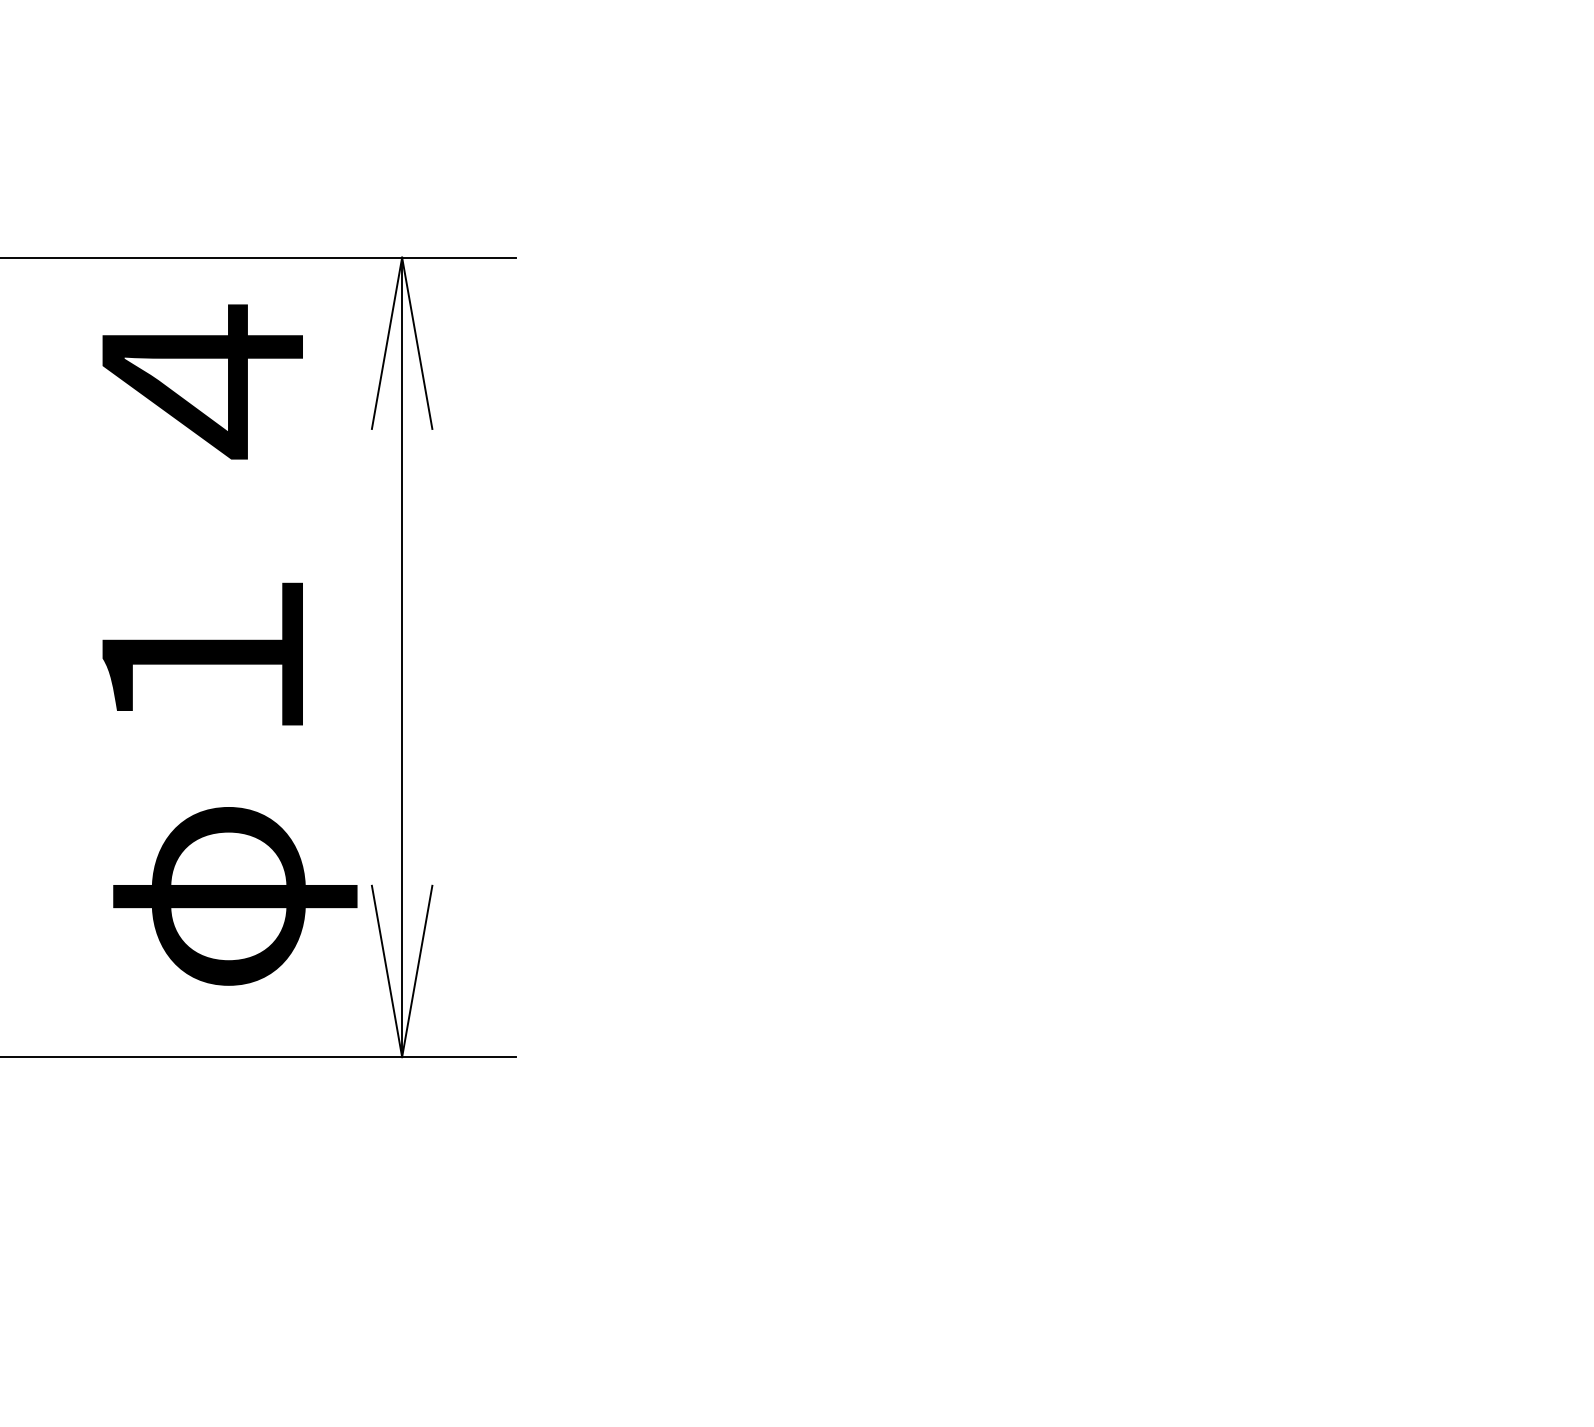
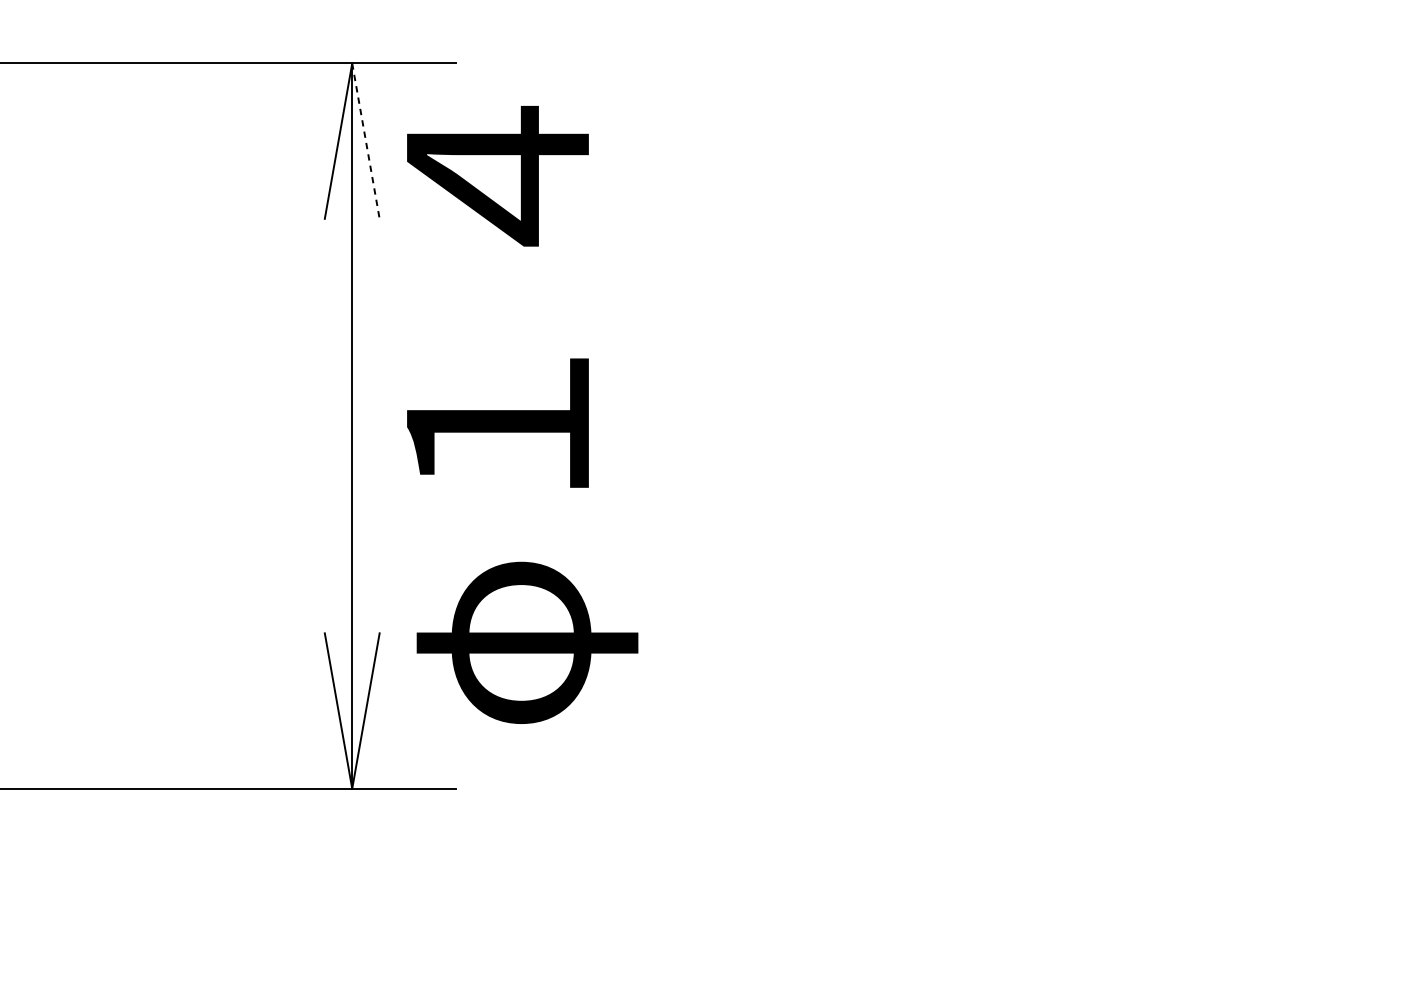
line: (417, 343) -> (366, 141), solid -> dashed
text: (229, 644) -> (522, 414), moved

